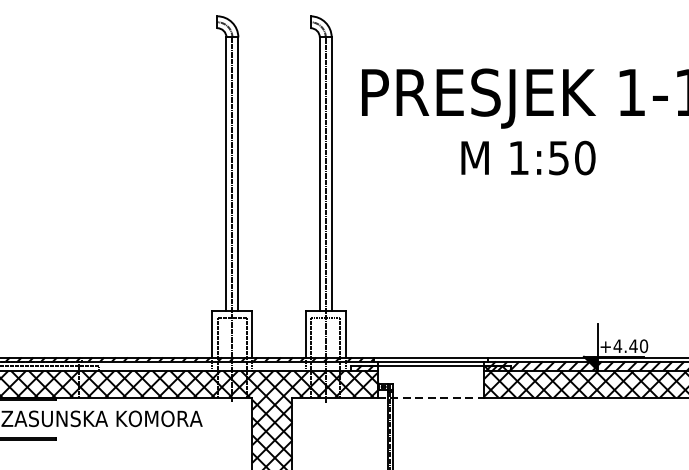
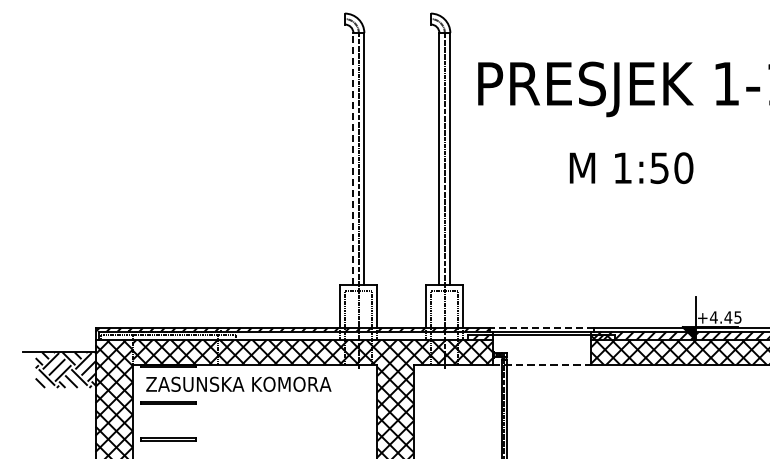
text: (528, 157) -> (631, 167), moved
line: (226, 174) -> (353, 159), solid -> dashed
text: (643, 346) -> (737, 317), +4.40 -> +4.45
line: (430, 357) -> (541, 327), solid -> dashed

